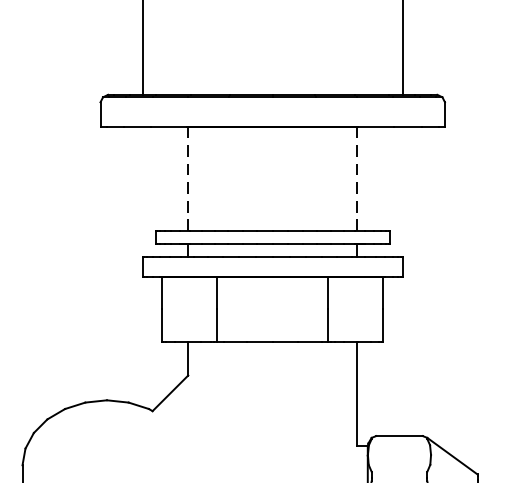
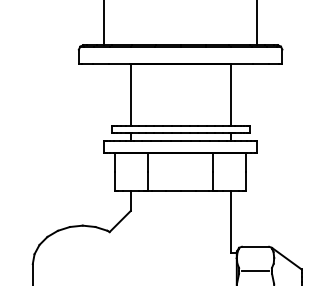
line: (187, 180) -> (130, 95), dashed -> solid
line: (357, 180) -> (230, 95), dashed -> solid
line: (399, 476) -> (255, 270), added

